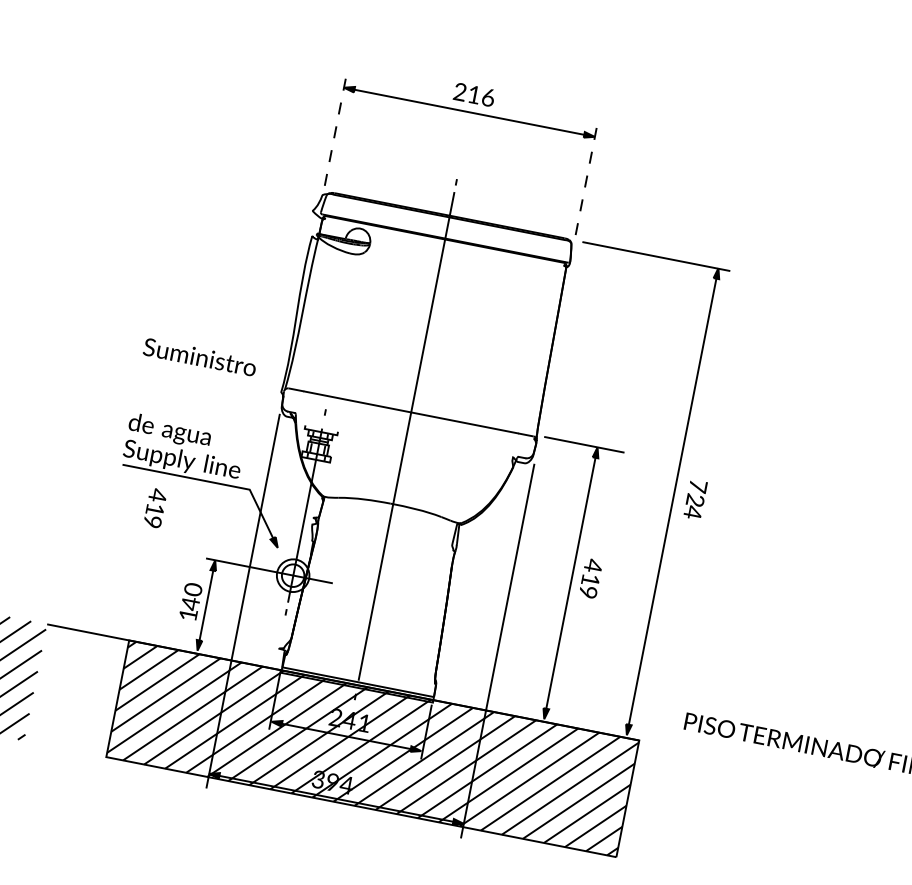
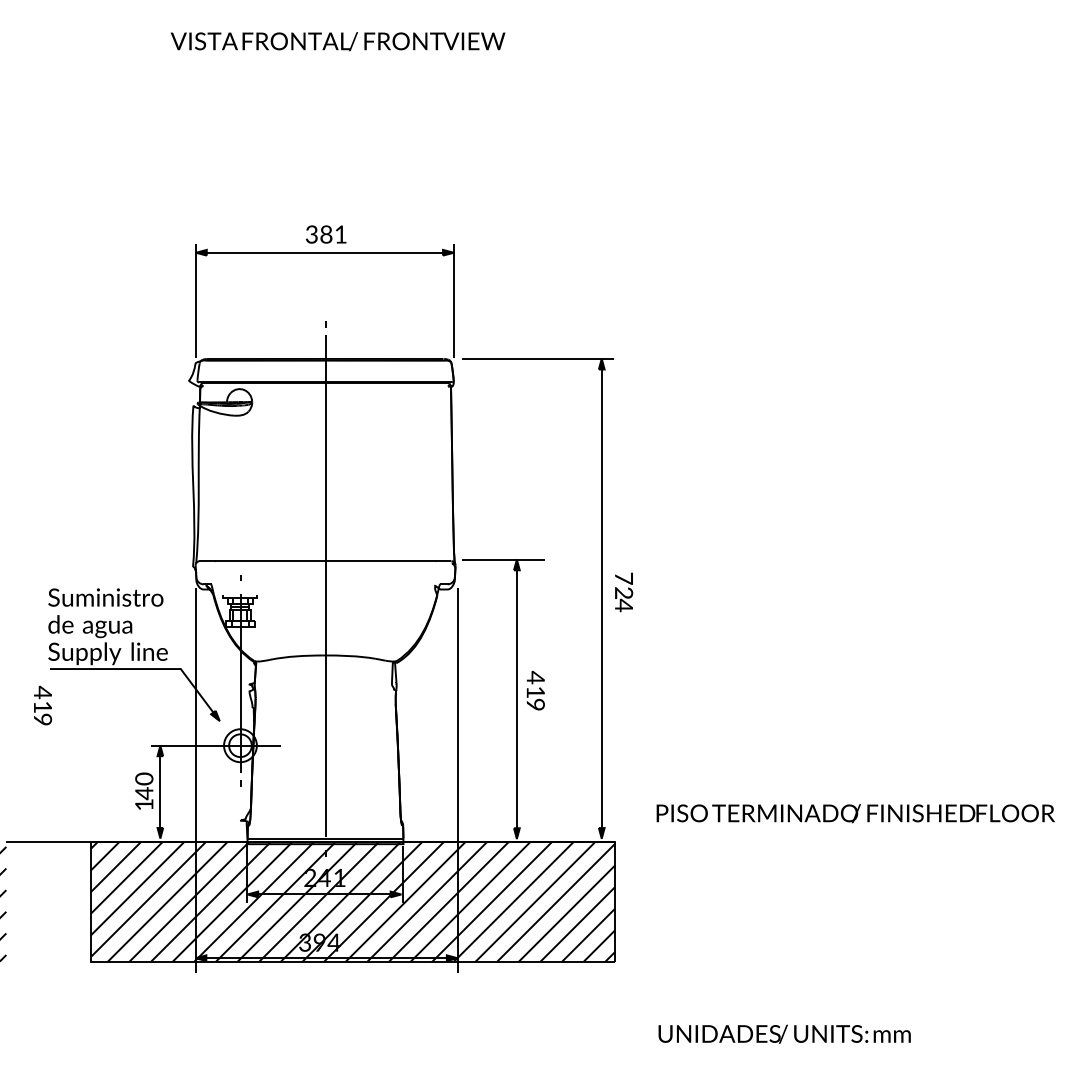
text: (474, 94) -> (326, 234), 216 -> 381
line: (335, 135) -> (196, 301), dashed -> solid
line: (585, 184) -> (453, 301), dashed -> solid
text: (199, 357) -> (105, 597), moved
text: (155, 508) -> (43, 705), moved

